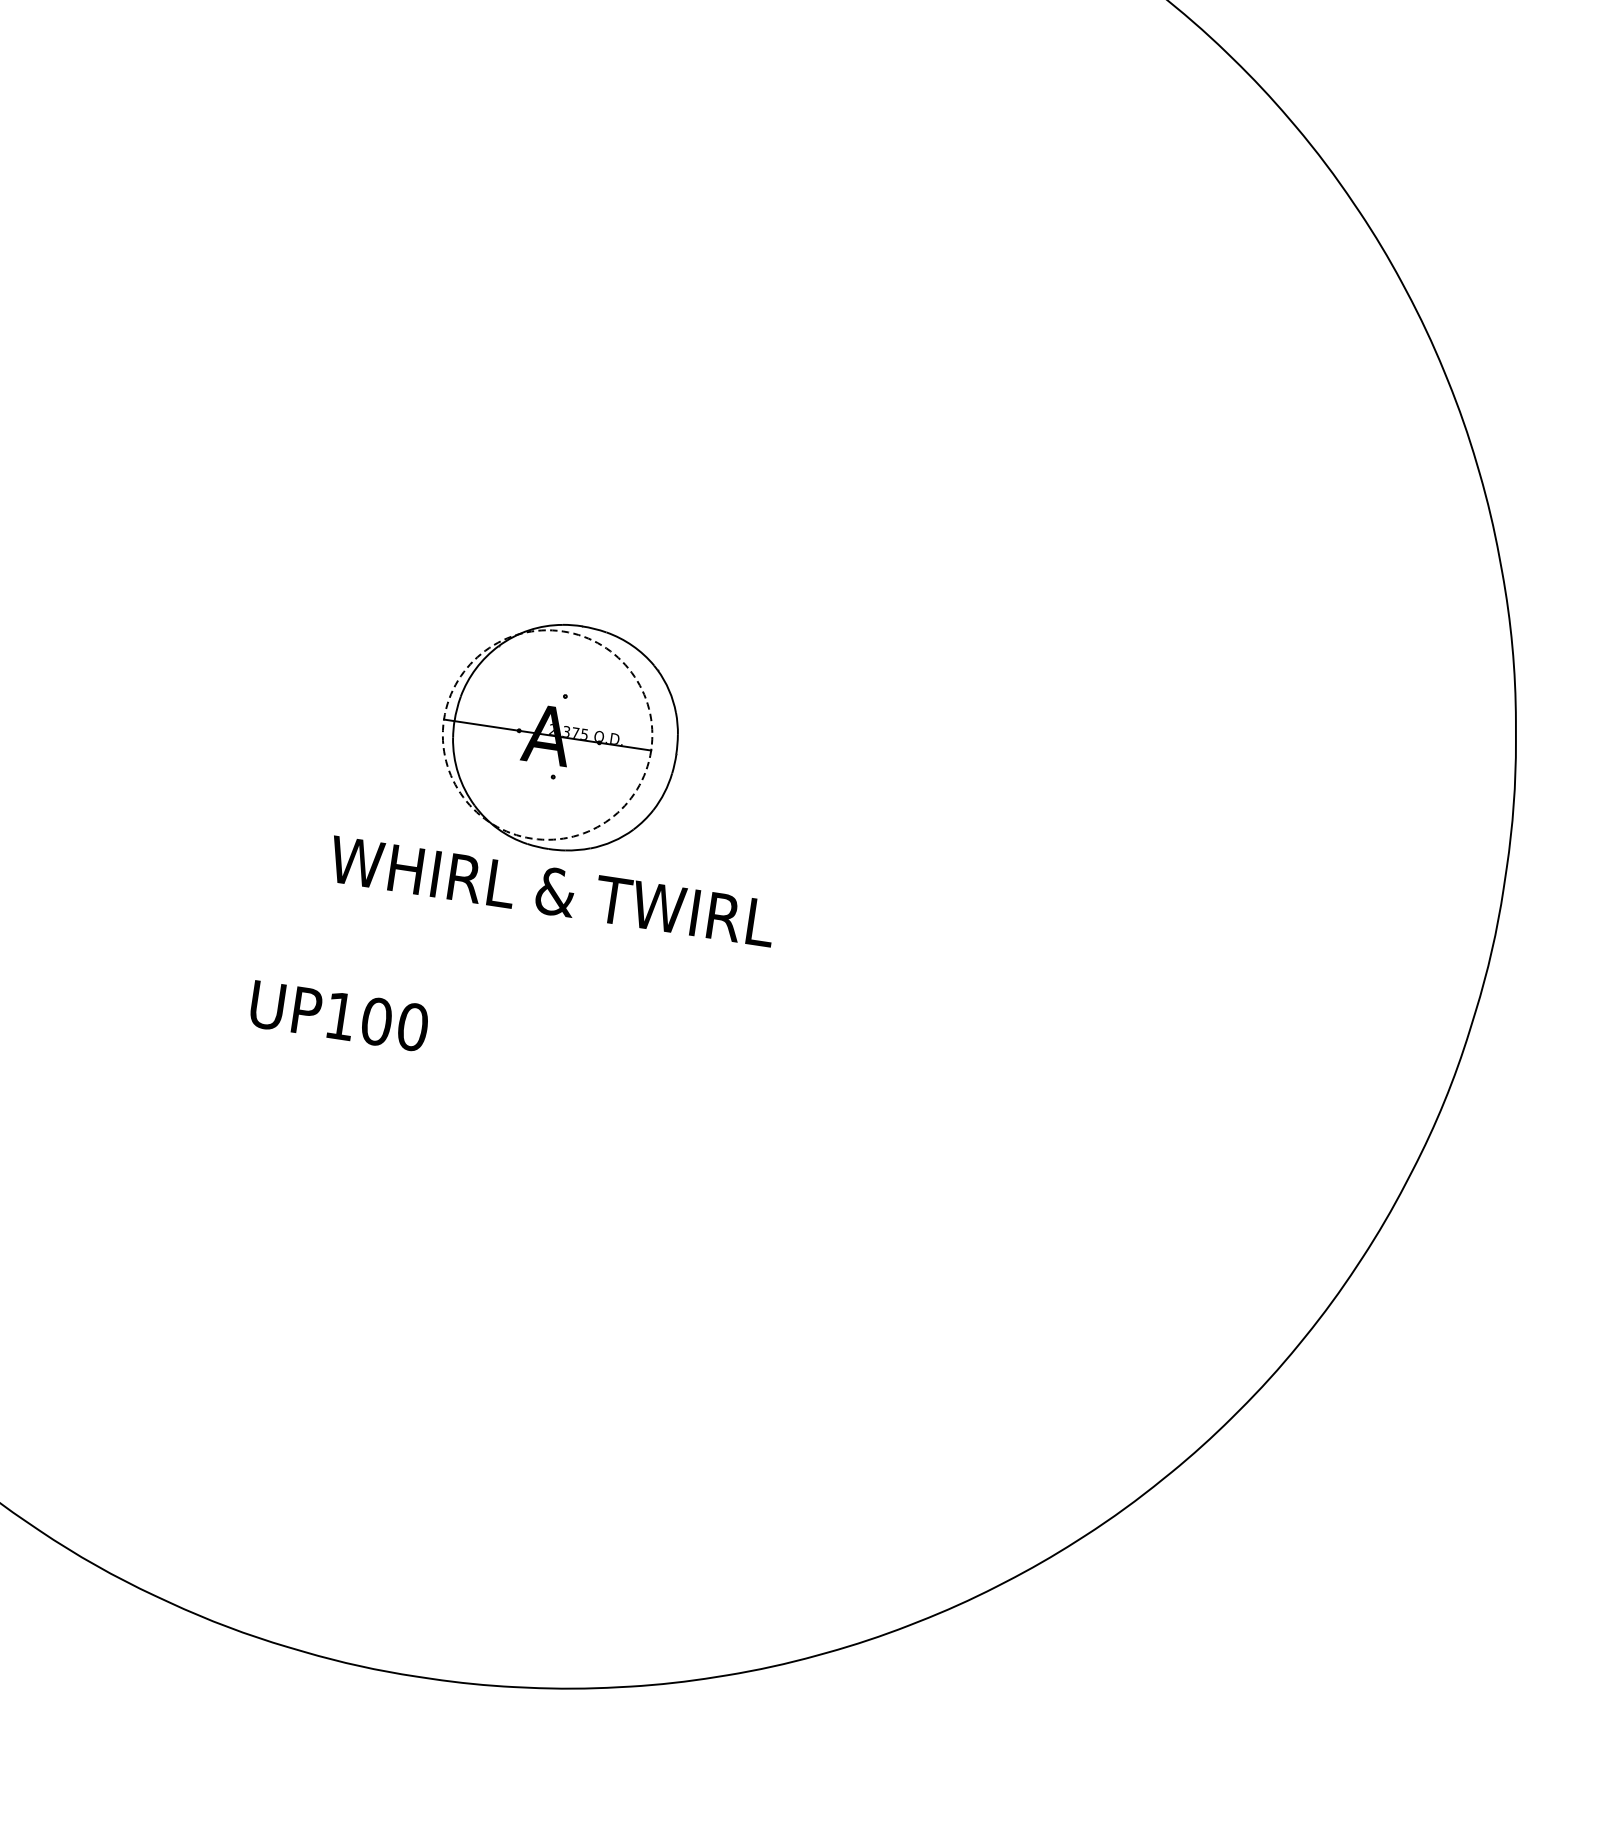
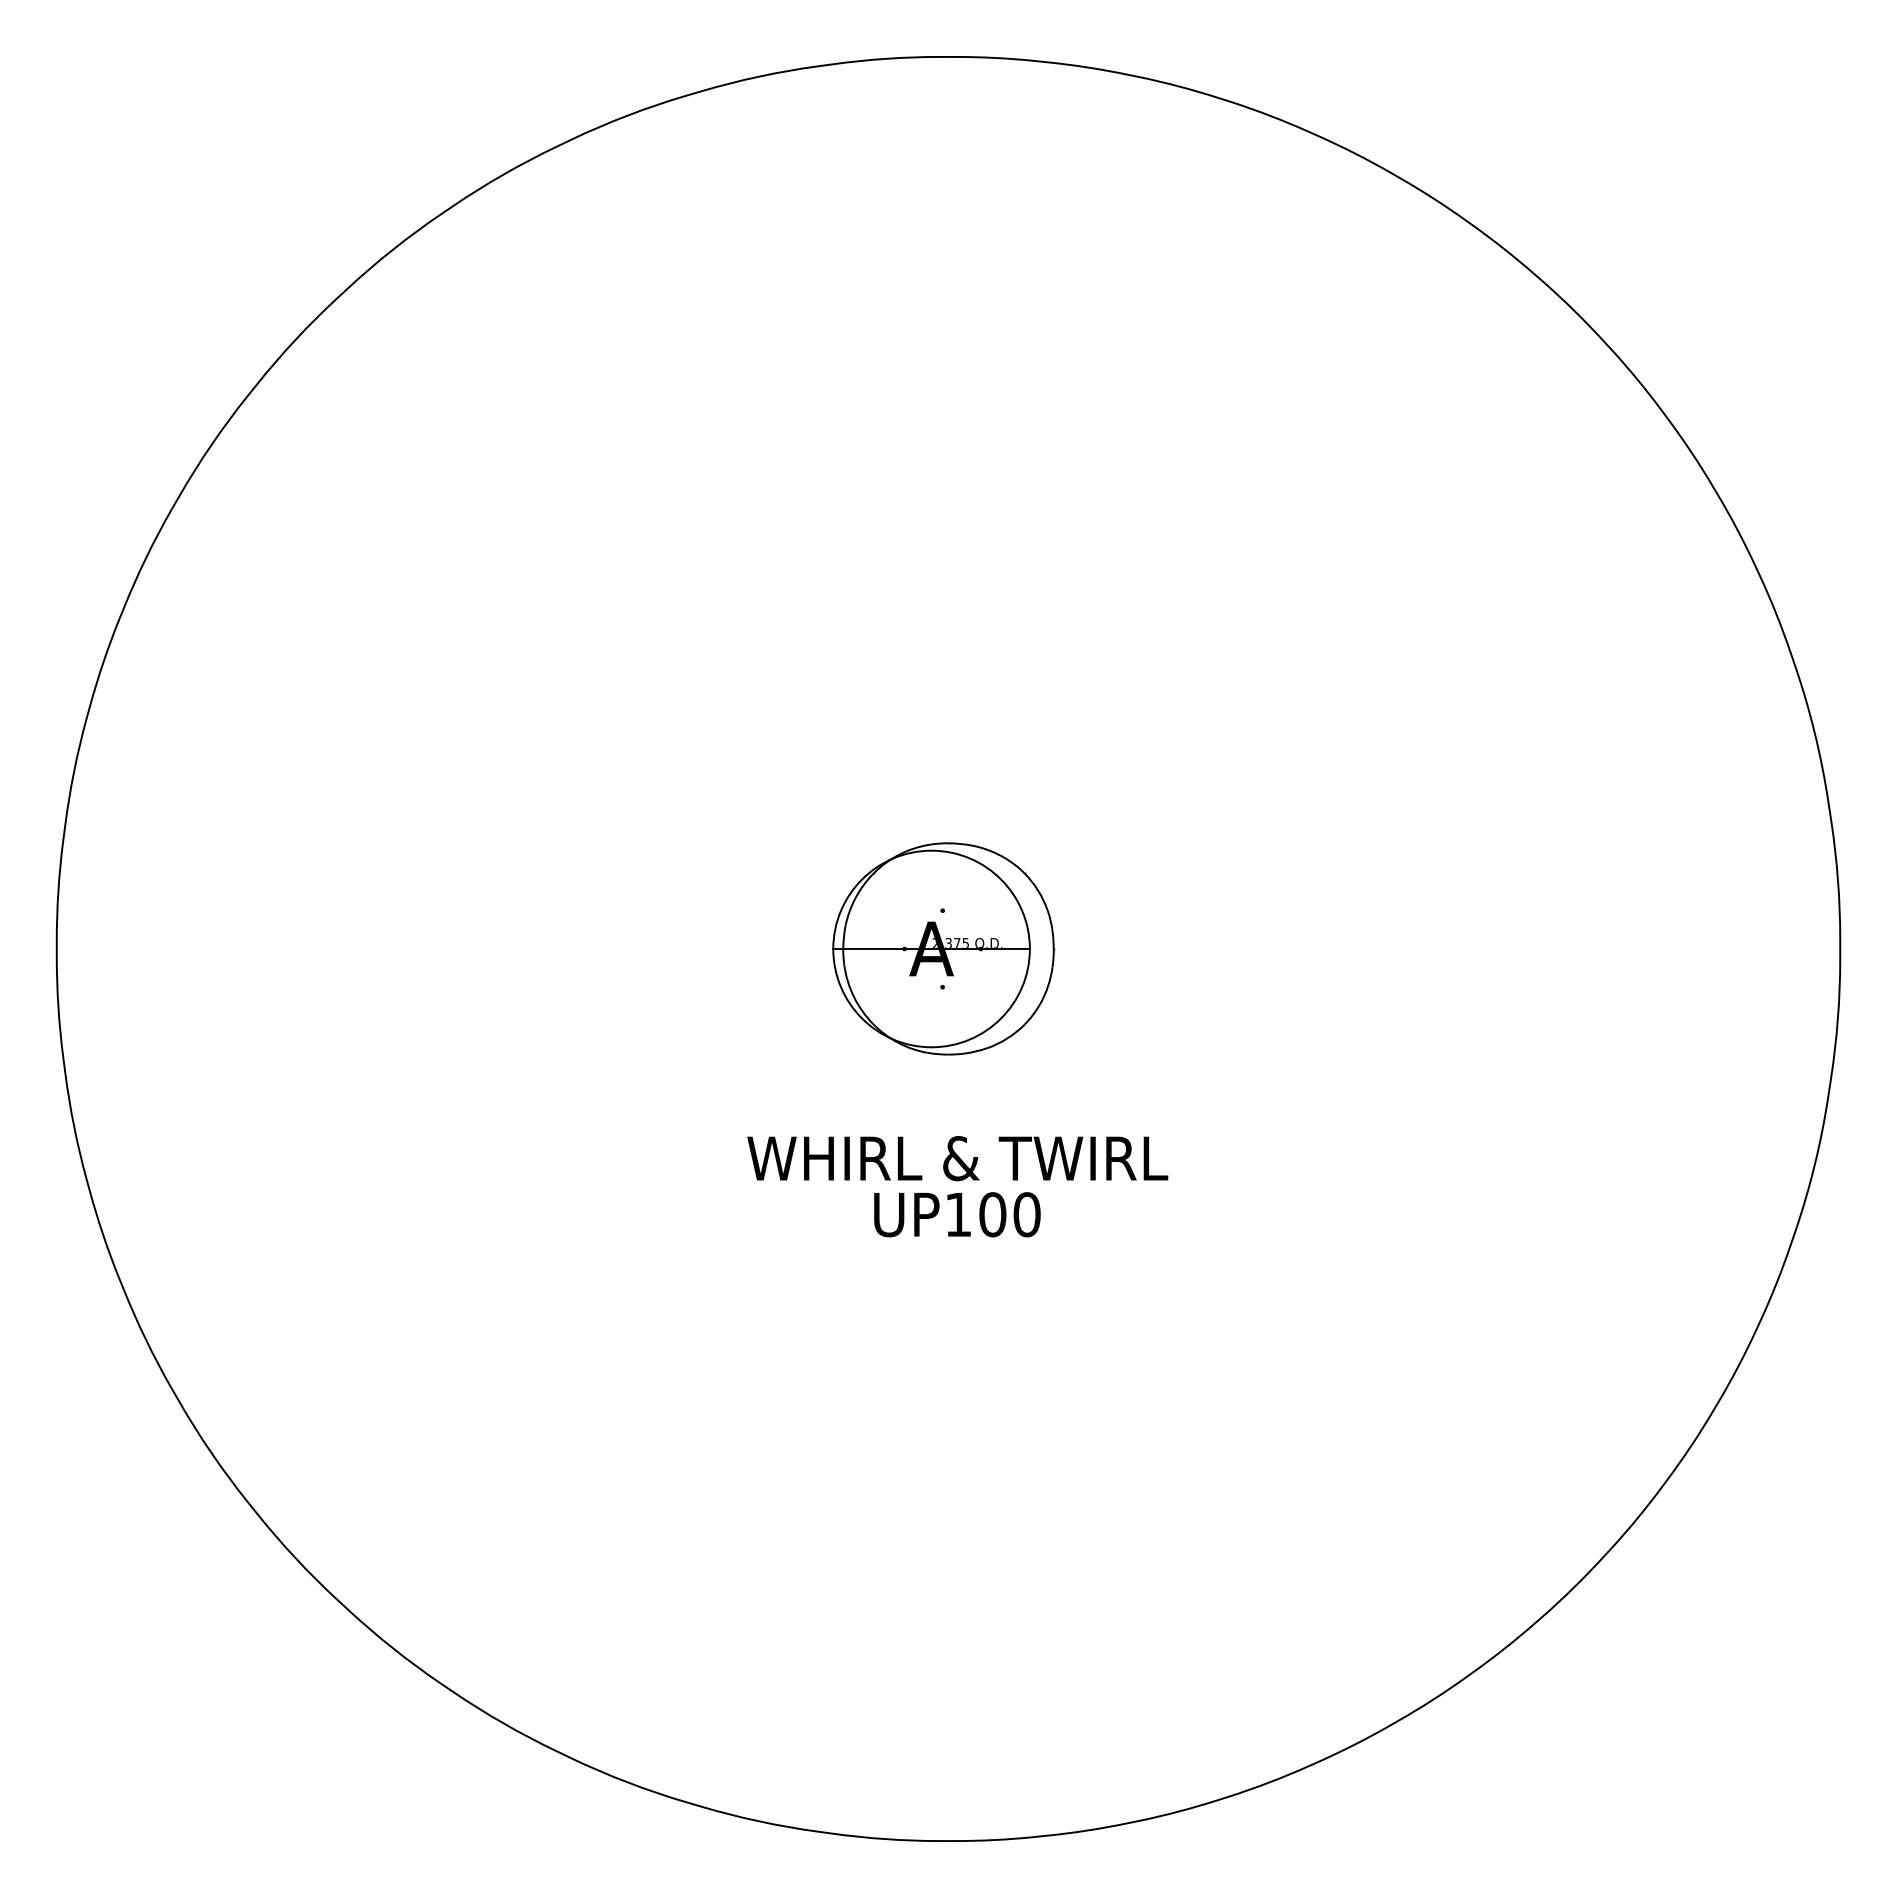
circle: (547, 734) -> (931, 948), dashed -> solid
text: (552, 891) -> (957, 1158), moved
text: (339, 1015) -> (957, 1214), moved

